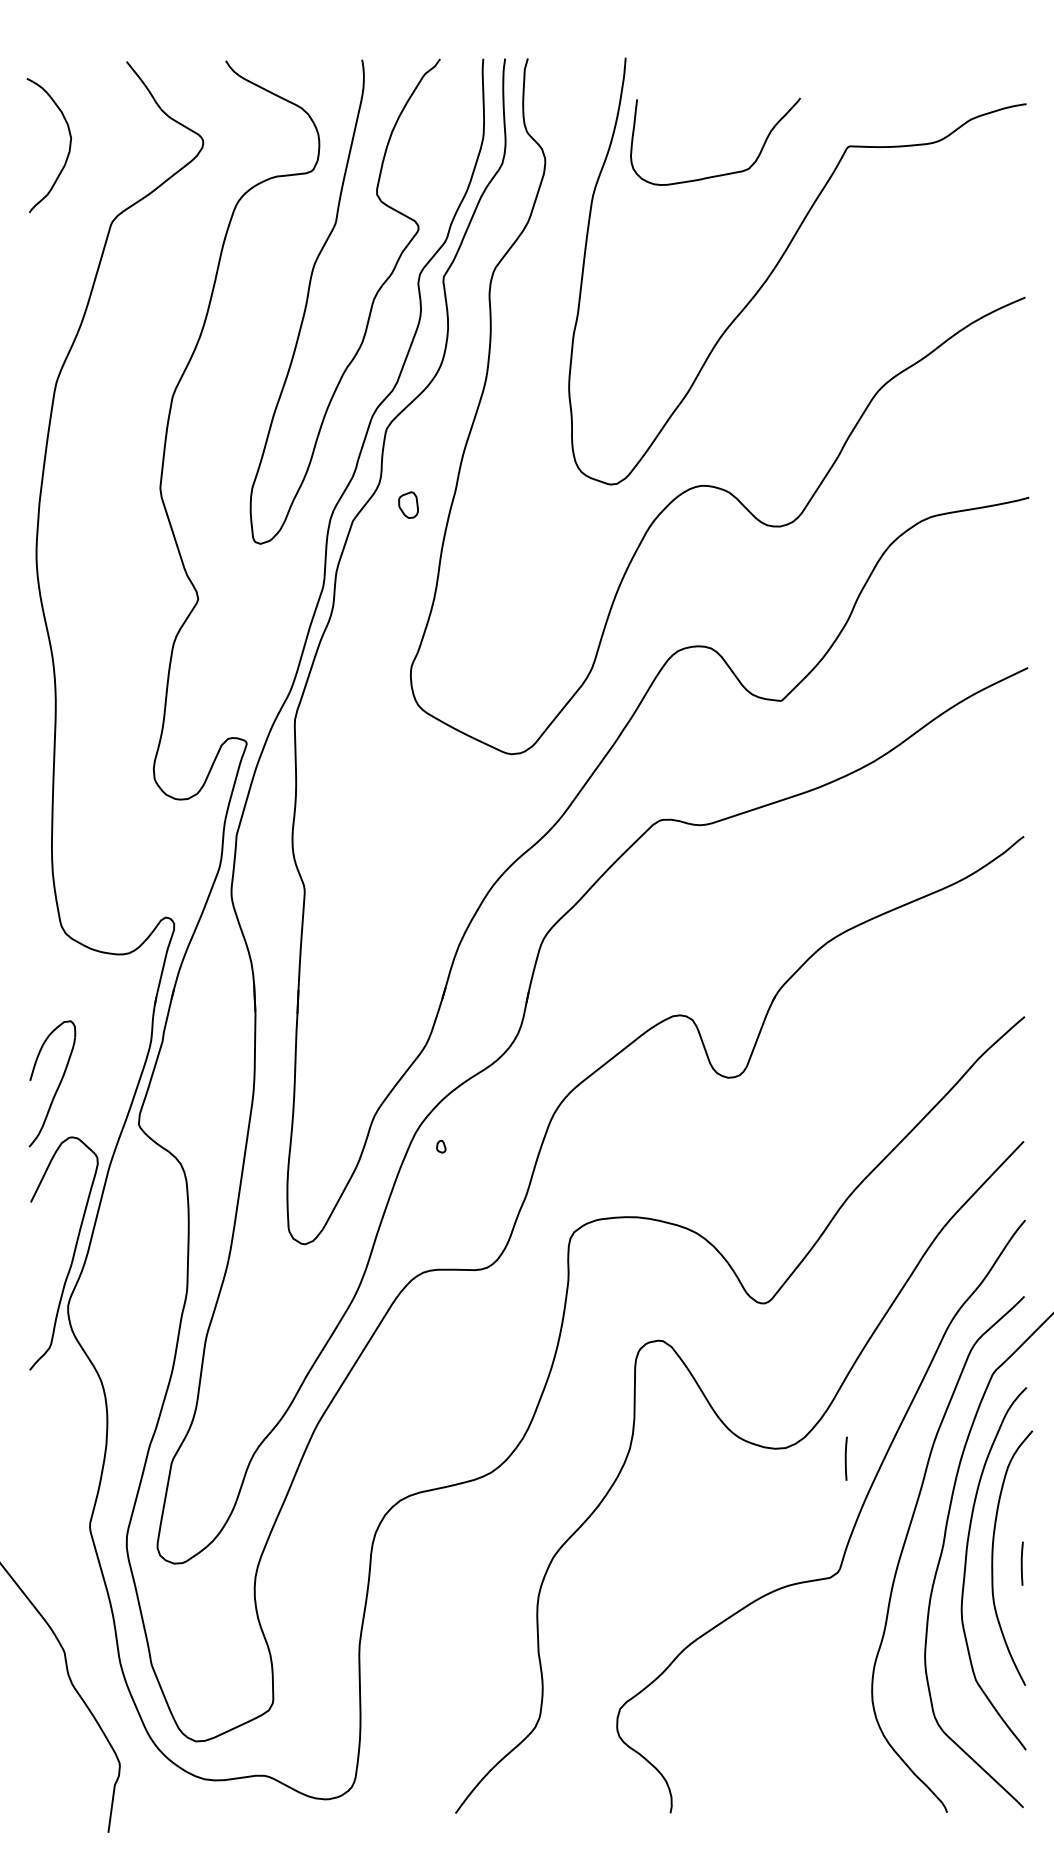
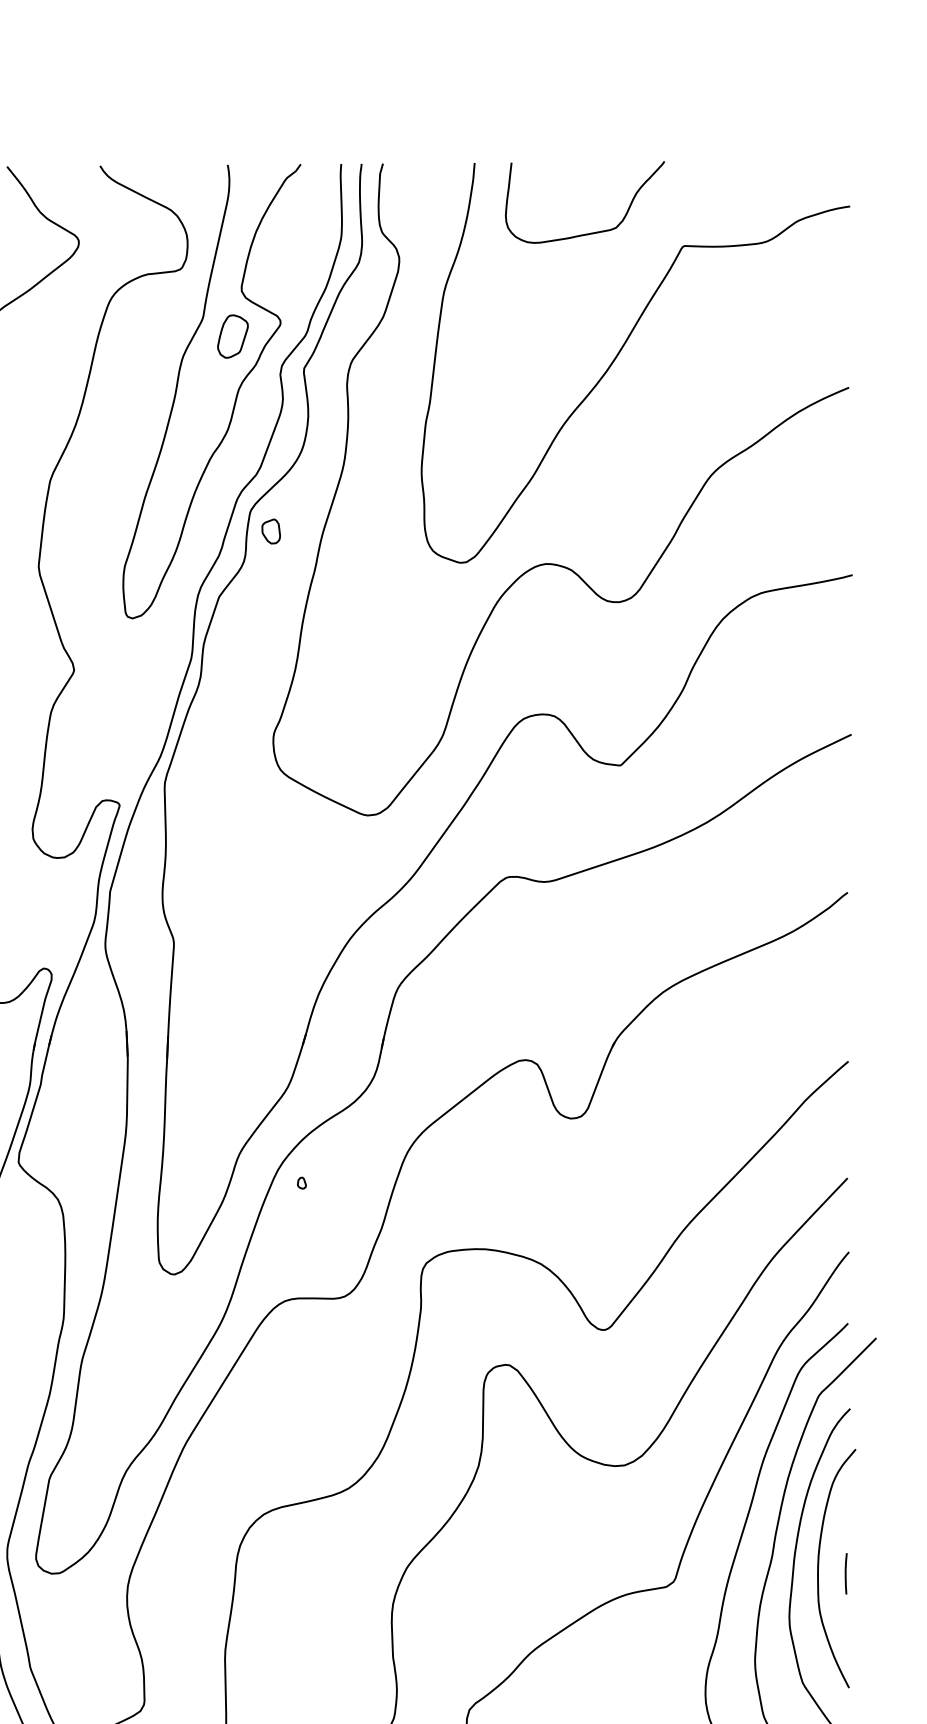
curve: (724, 173) -> (593, 232), moved
part: (367, 242) -> (232, 336), added
part: (408, 504) -> (271, 530), moved
line: (845, 1458) -> (680, 1475), removed

